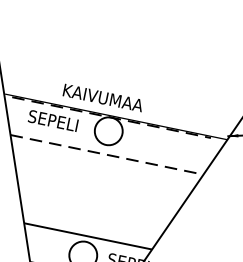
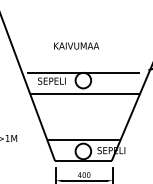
text: (103, 97) -> (76, 45), moved
line: (111, 117) -> (83, 72), dashed -> solid
line: (107, 154) -> (85, 93), dashed -> solid

